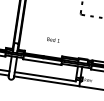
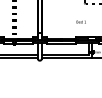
text: (52, 39) -> (80, 21), moved

